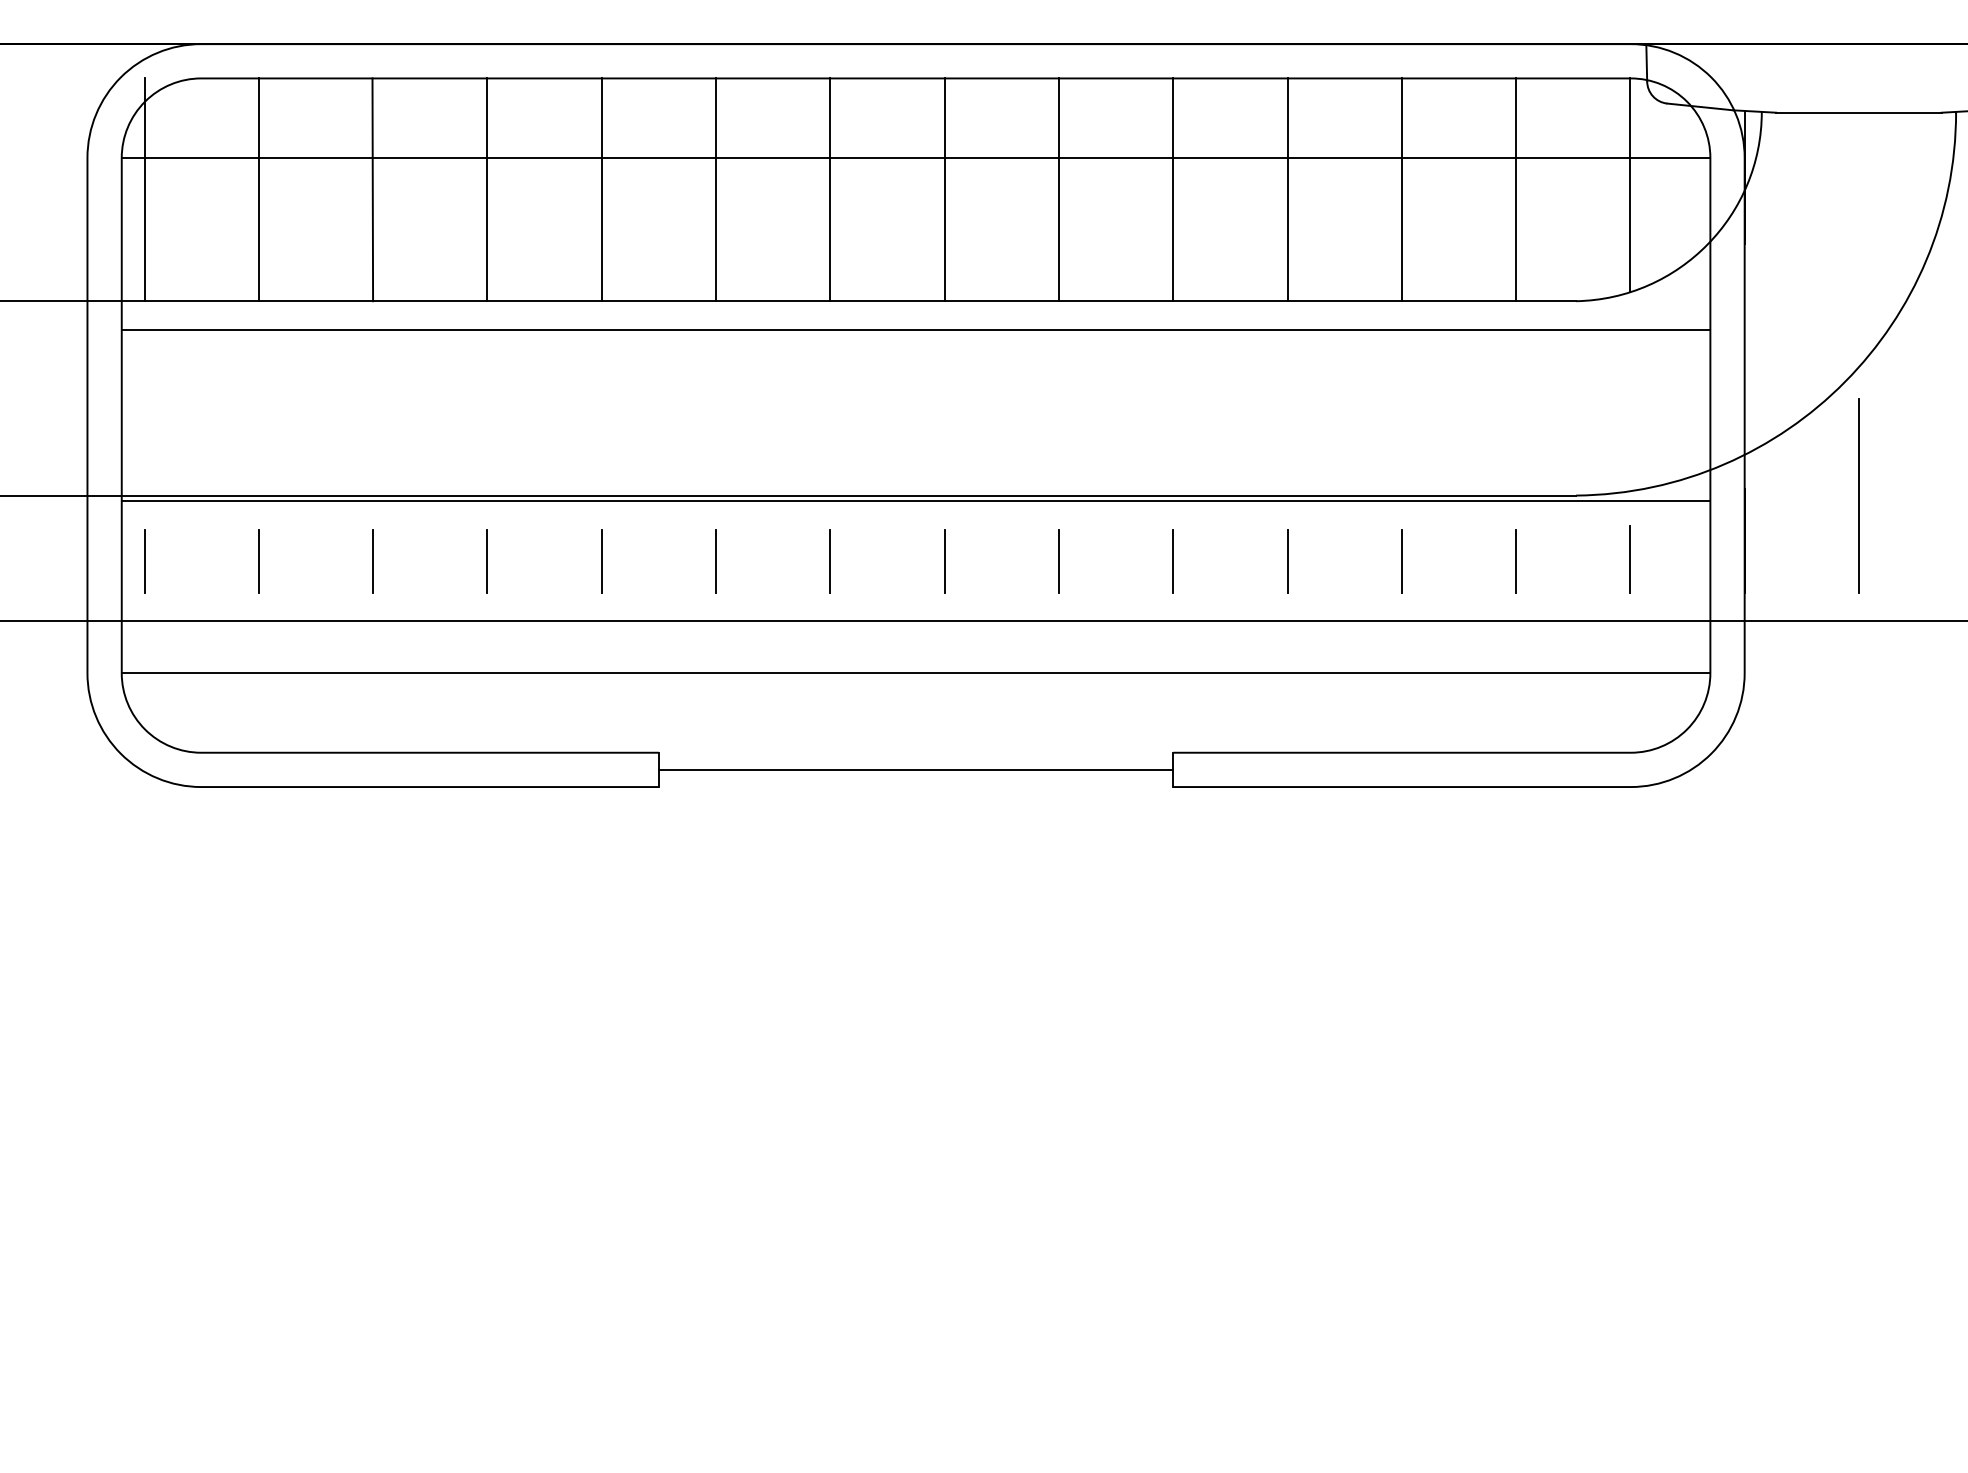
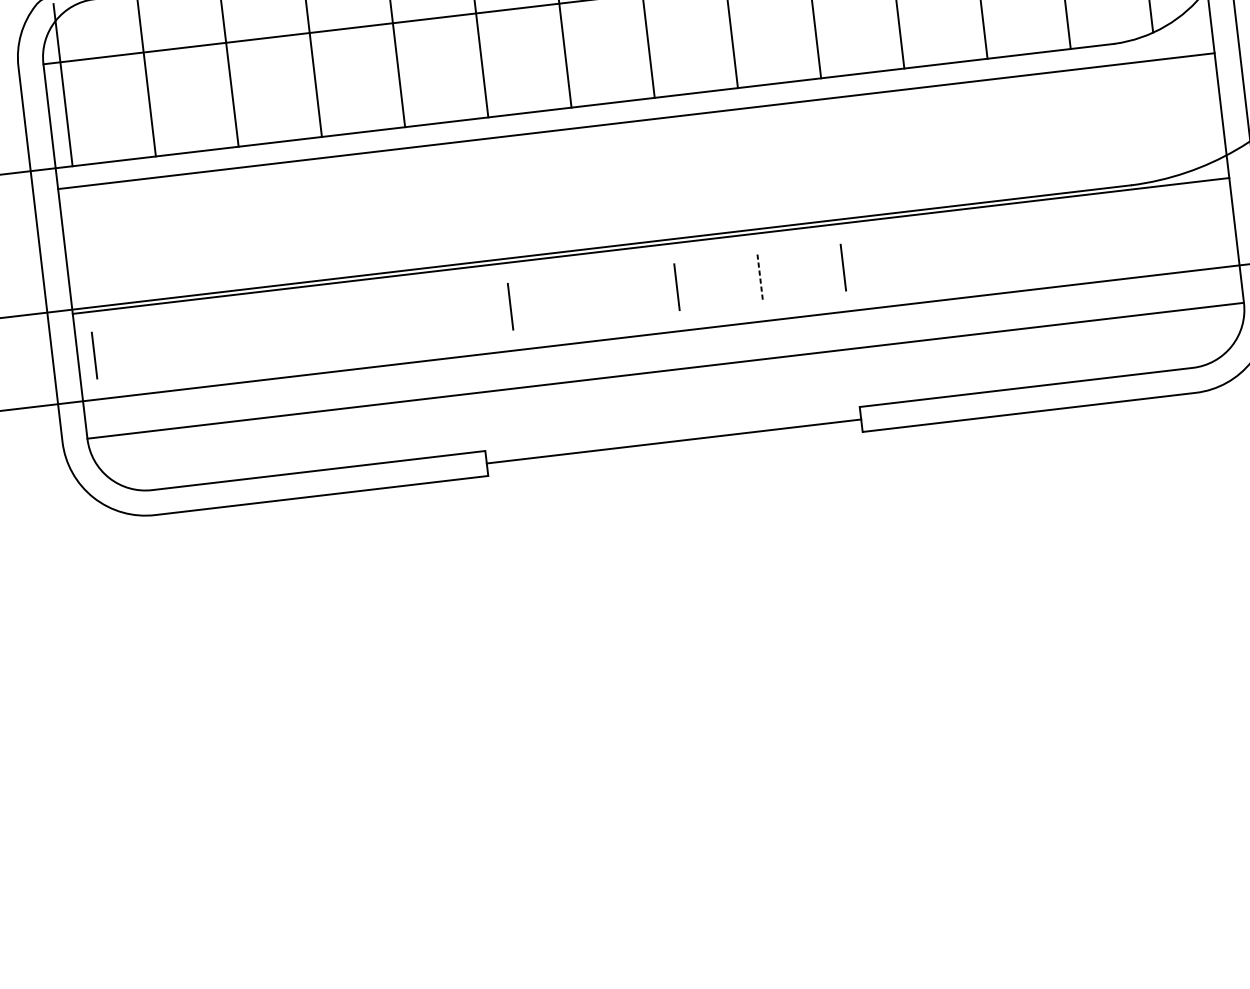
line: (1630, 558) -> (1176, 226), removed
line: (258, 560) -> (177, 345), removed
line: (373, 560) -> (261, 335), removed
line: (487, 560) -> (344, 325), removed
line: (601, 560) -> (427, 315), removed
line: (1287, 560) -> (926, 257), removed
line: (1401, 560) -> (1009, 247), removed
line: (829, 561) -> (593, 297), removed
line: (1058, 561) -> (759, 277), solid -> dashed
line: (1515, 561) -> (1092, 238), removed

